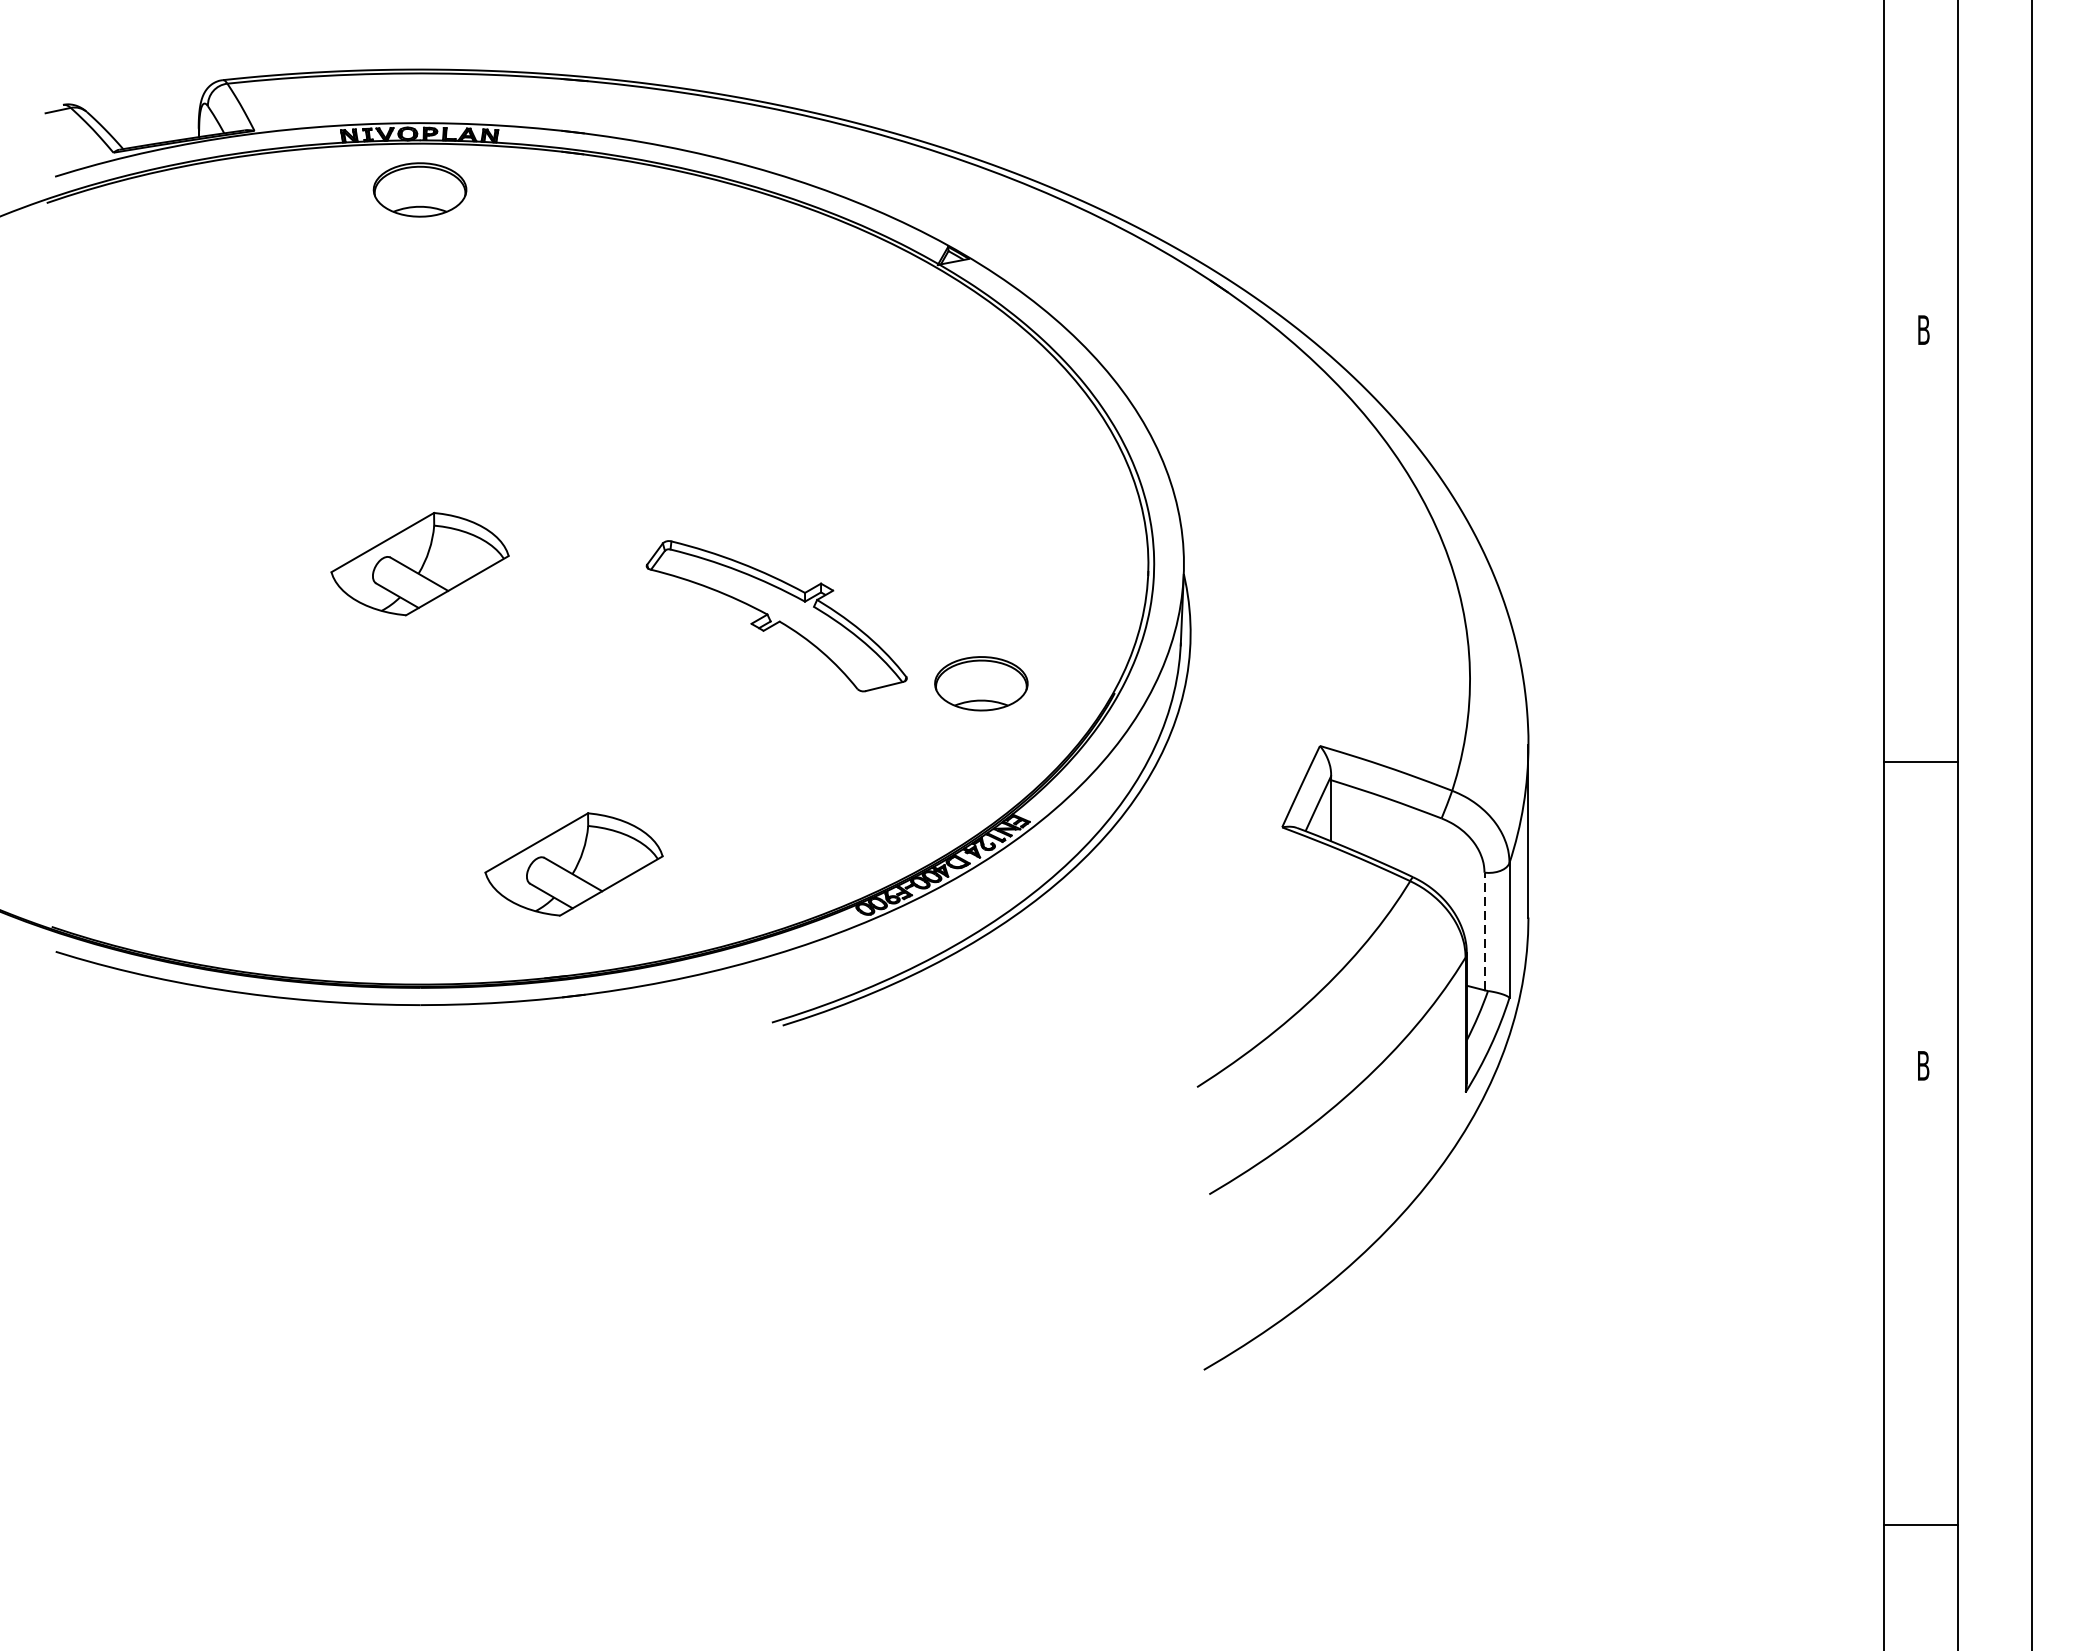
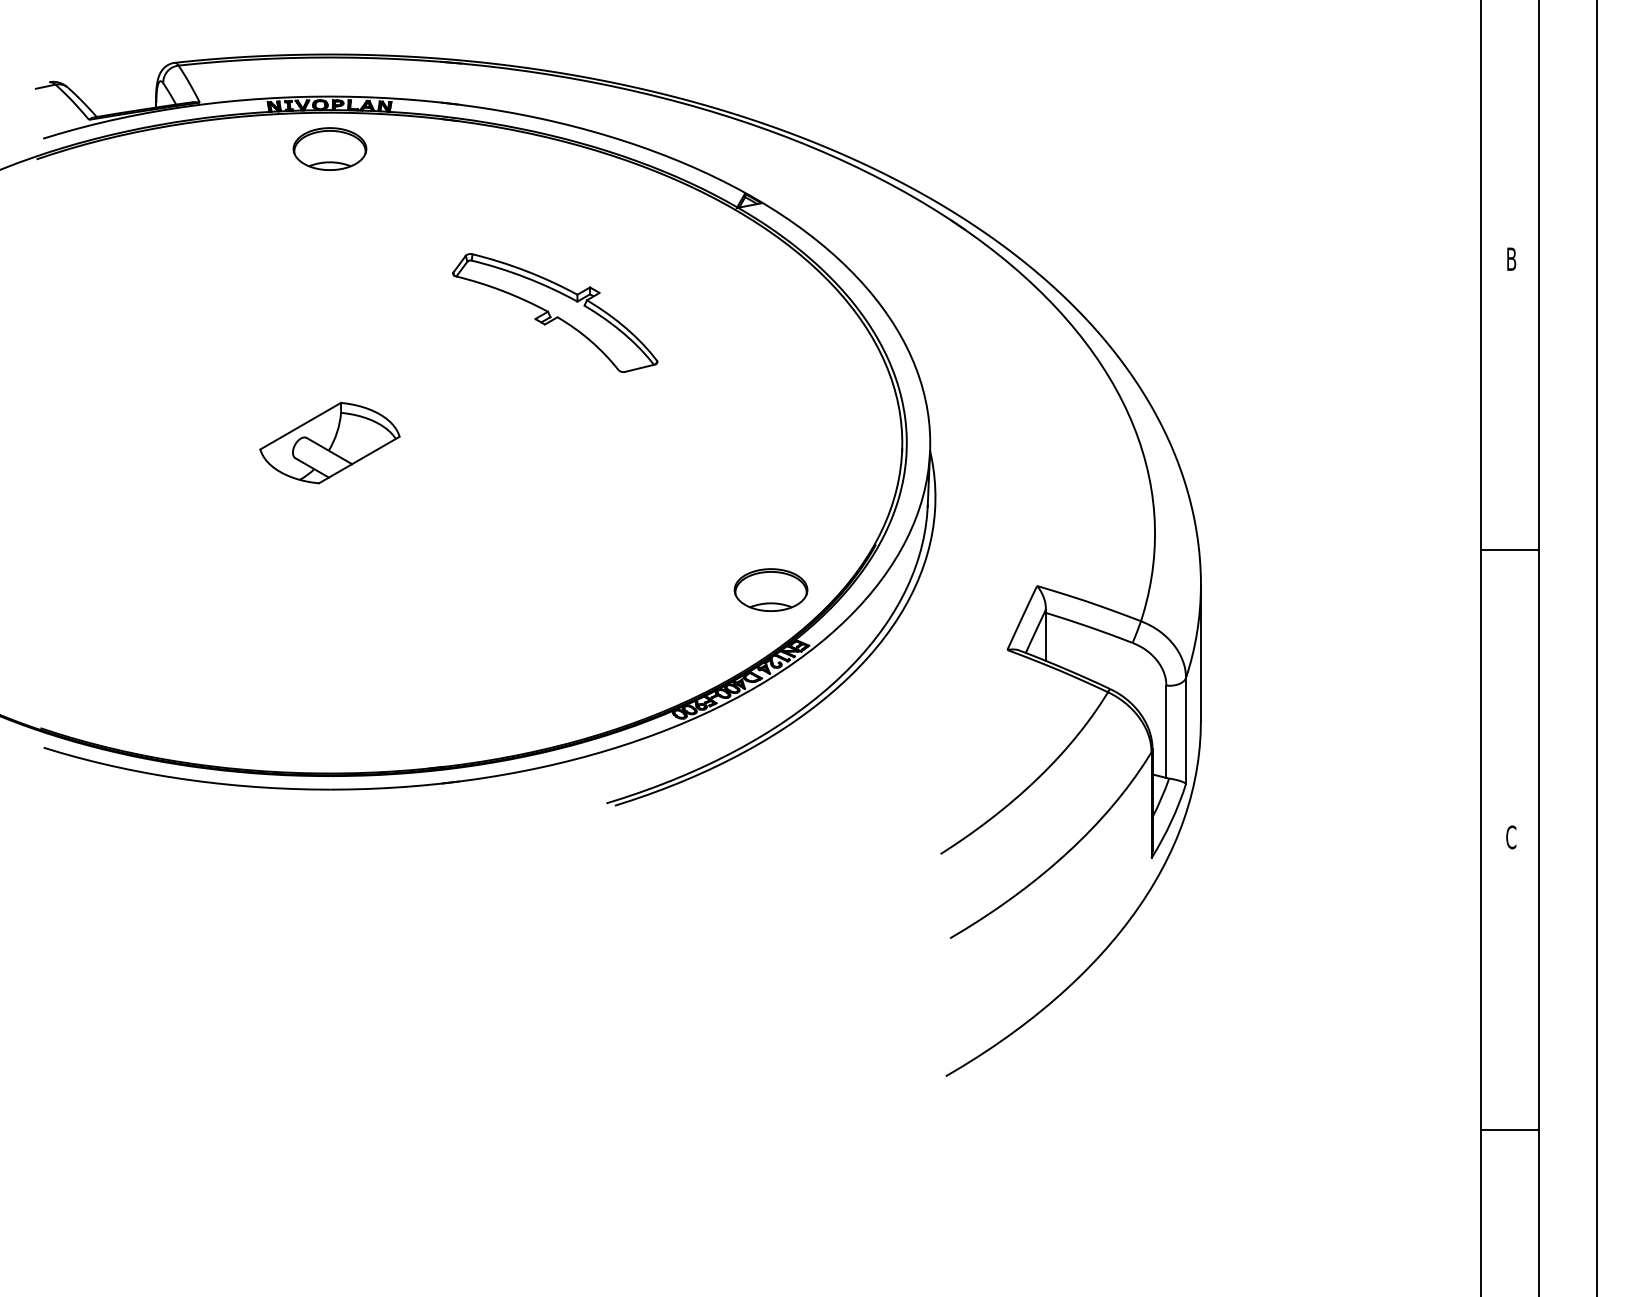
part: (777, 615) -> (555, 312), moved
part: (980, 682) -> (770, 589), moved
line: (1921, 761) -> (1509, 549), moved
part: (573, 863) -> (450, 678), removed
line: (1484, 931) -> (1166, 731), dashed -> solid
text: (1923, 1066) -> (1511, 837), B -> C
line: (1921, 1525) -> (1509, 1130), moved

